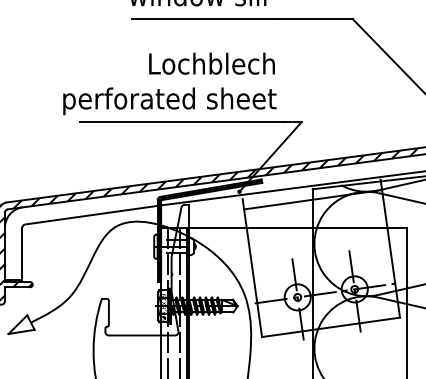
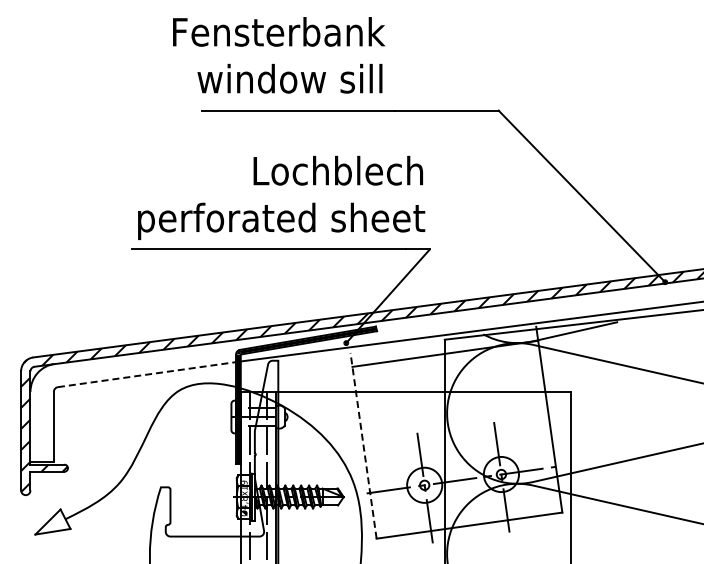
text: (169, 83) -> (281, 197), moved
line: (91, 215) -> (147, 374), solid -> dashed
line: (252, 267) -> (363, 445), solid -> dashed

